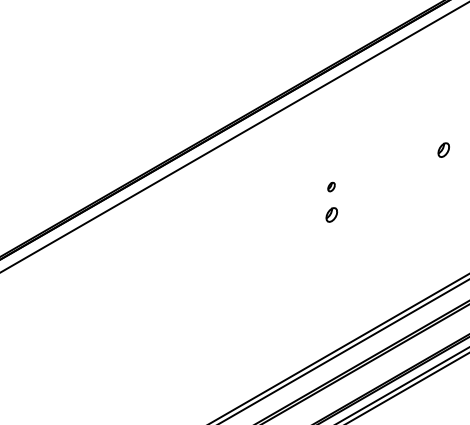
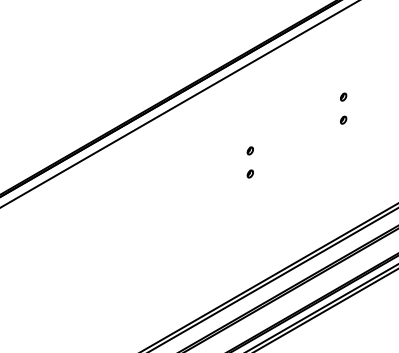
part: (443, 121) -> (343, 96), added
part: (443, 149) -> (343, 119), size x0.62
part: (330, 214) -> (249, 173), size x0.62

